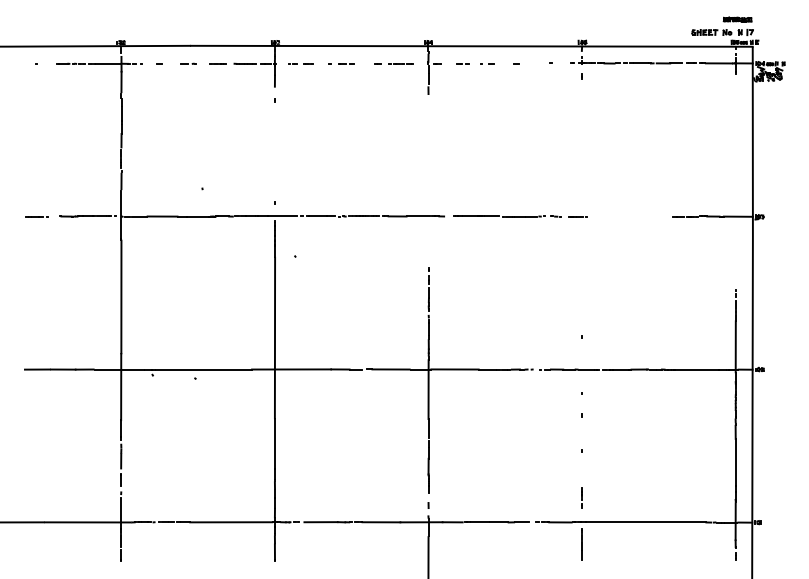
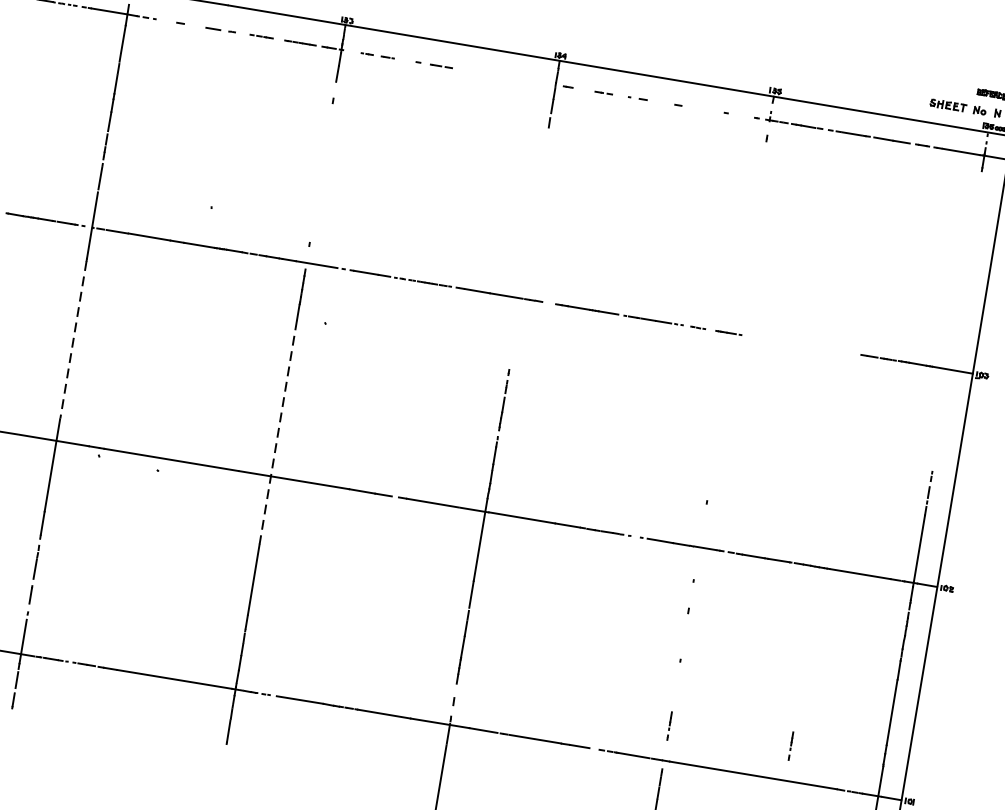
part: (188, 63) -> (221, 29), size x1.4
line: (393, 63) -> (506, 76), removed
line: (121, 297) -> (73, 340), solid -> dashed
line: (275, 338) -> (278, 433), solid -> dashed
line: (668, 497) -> (790, 745), added

